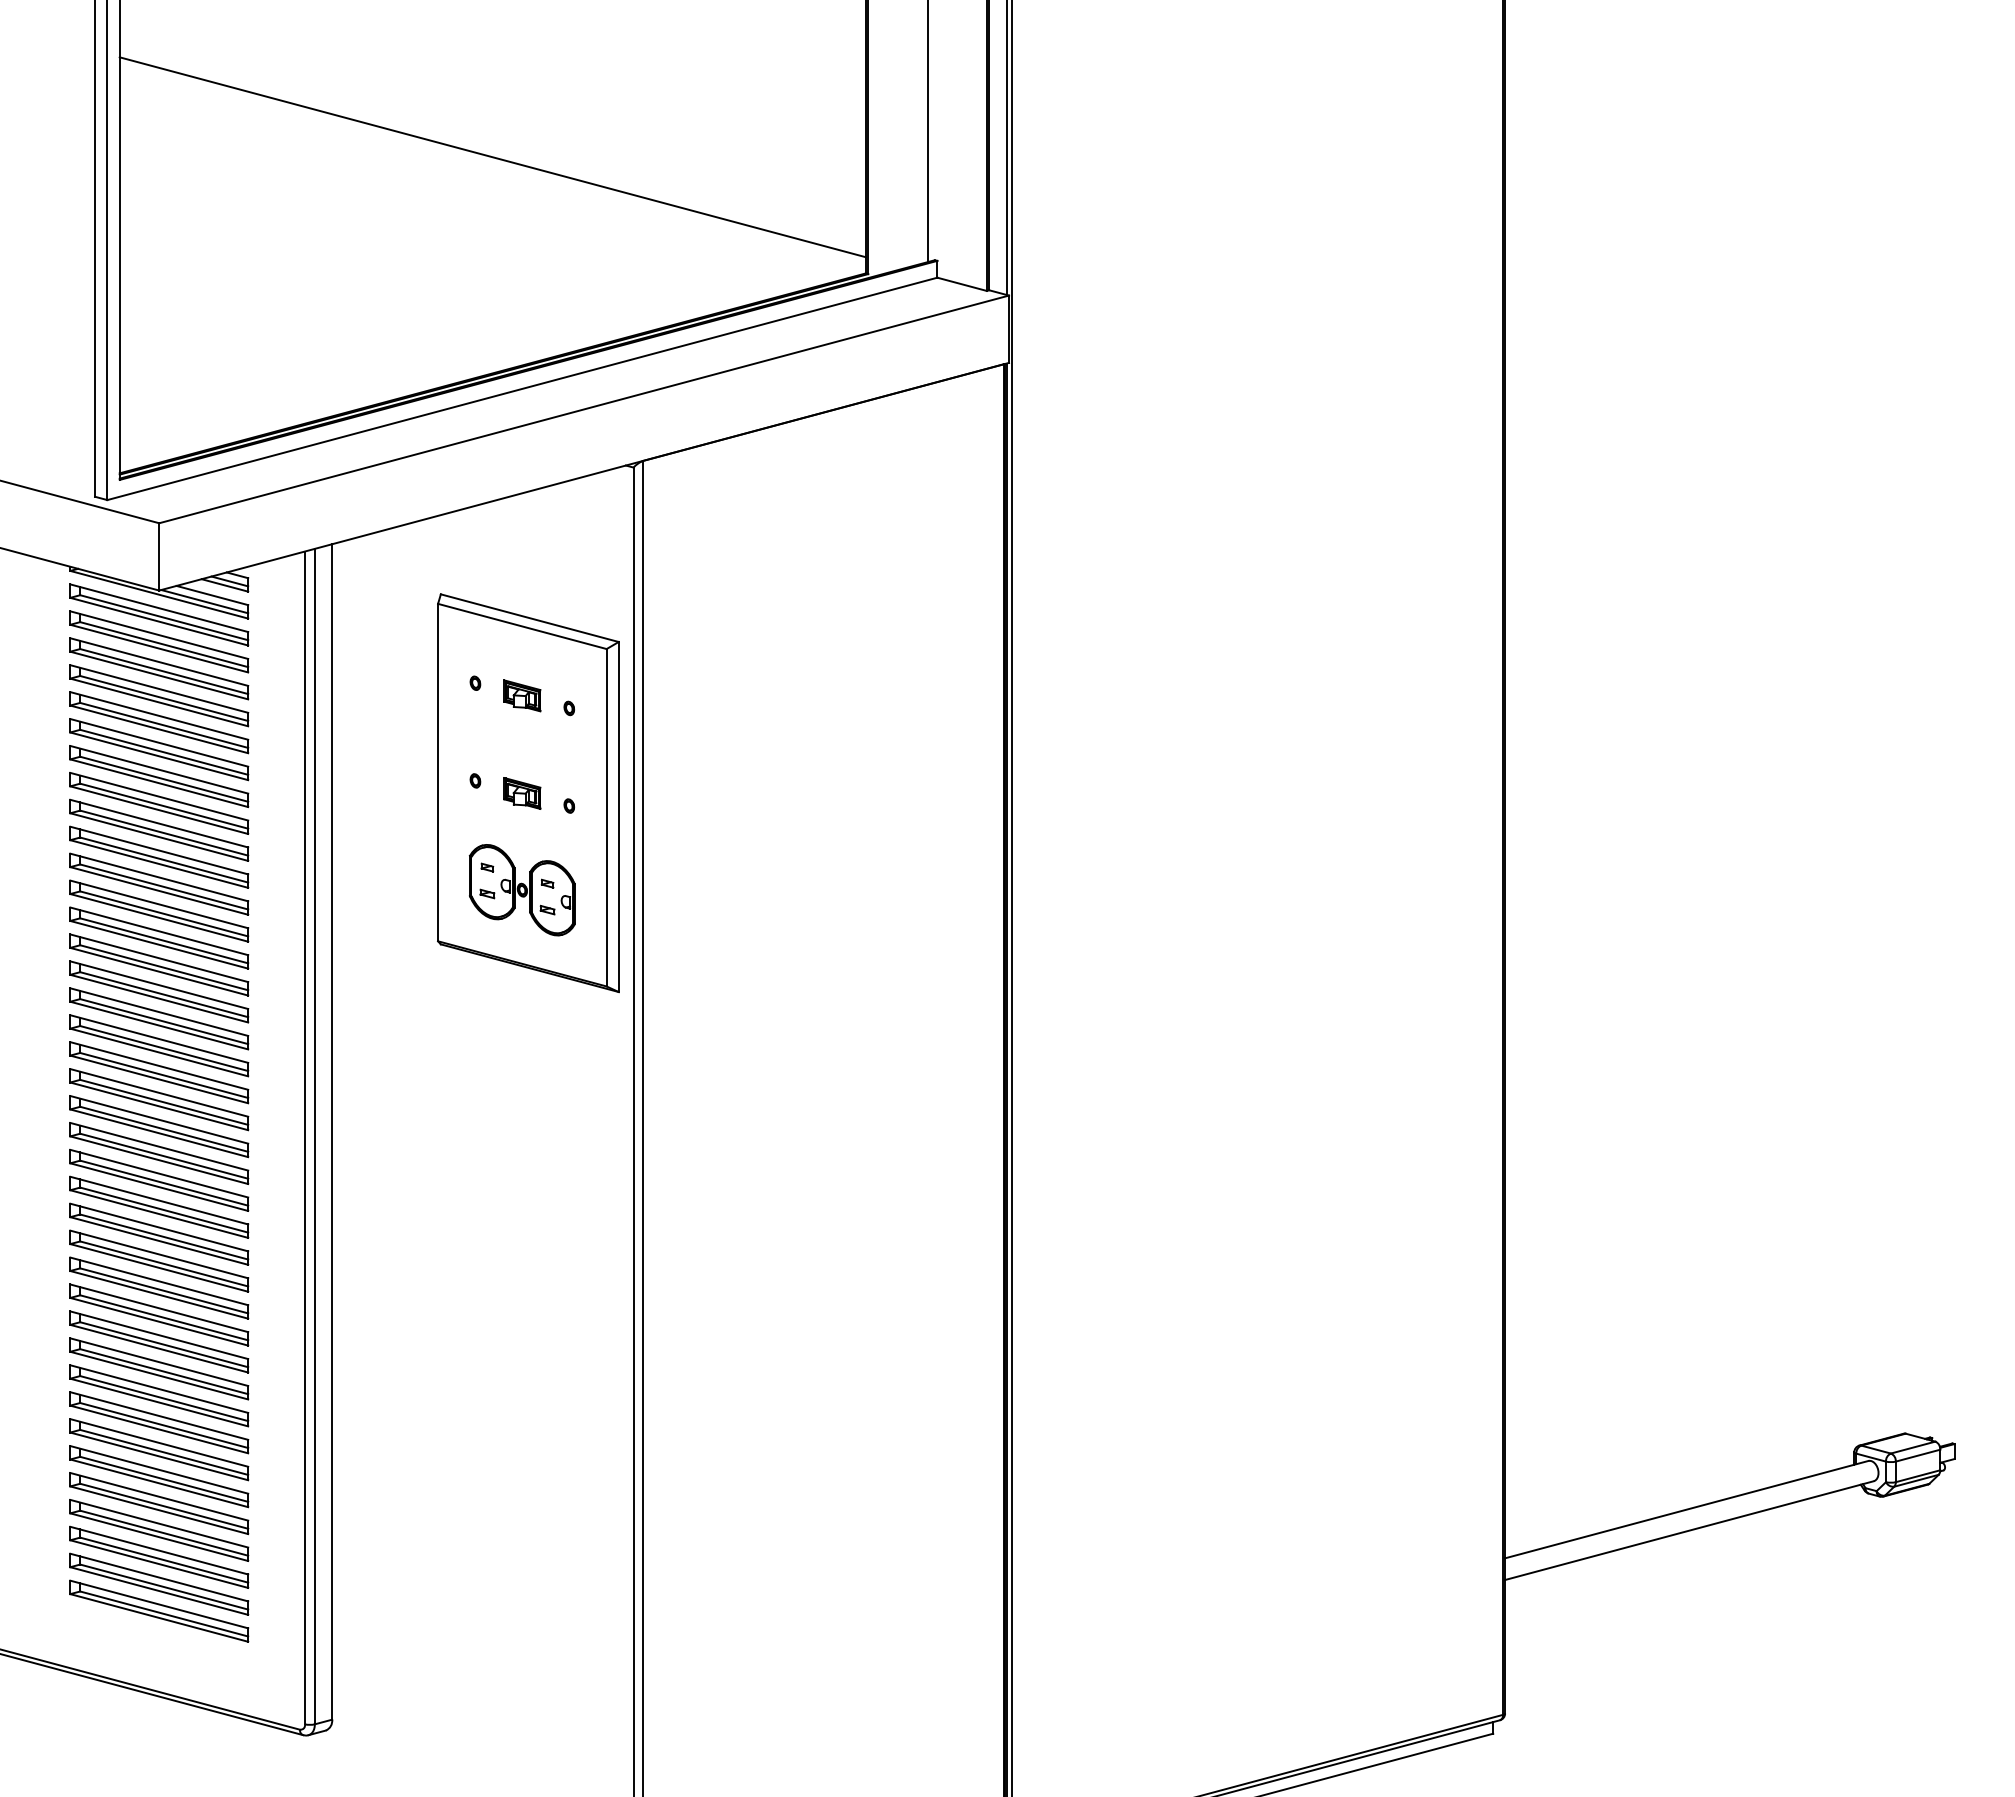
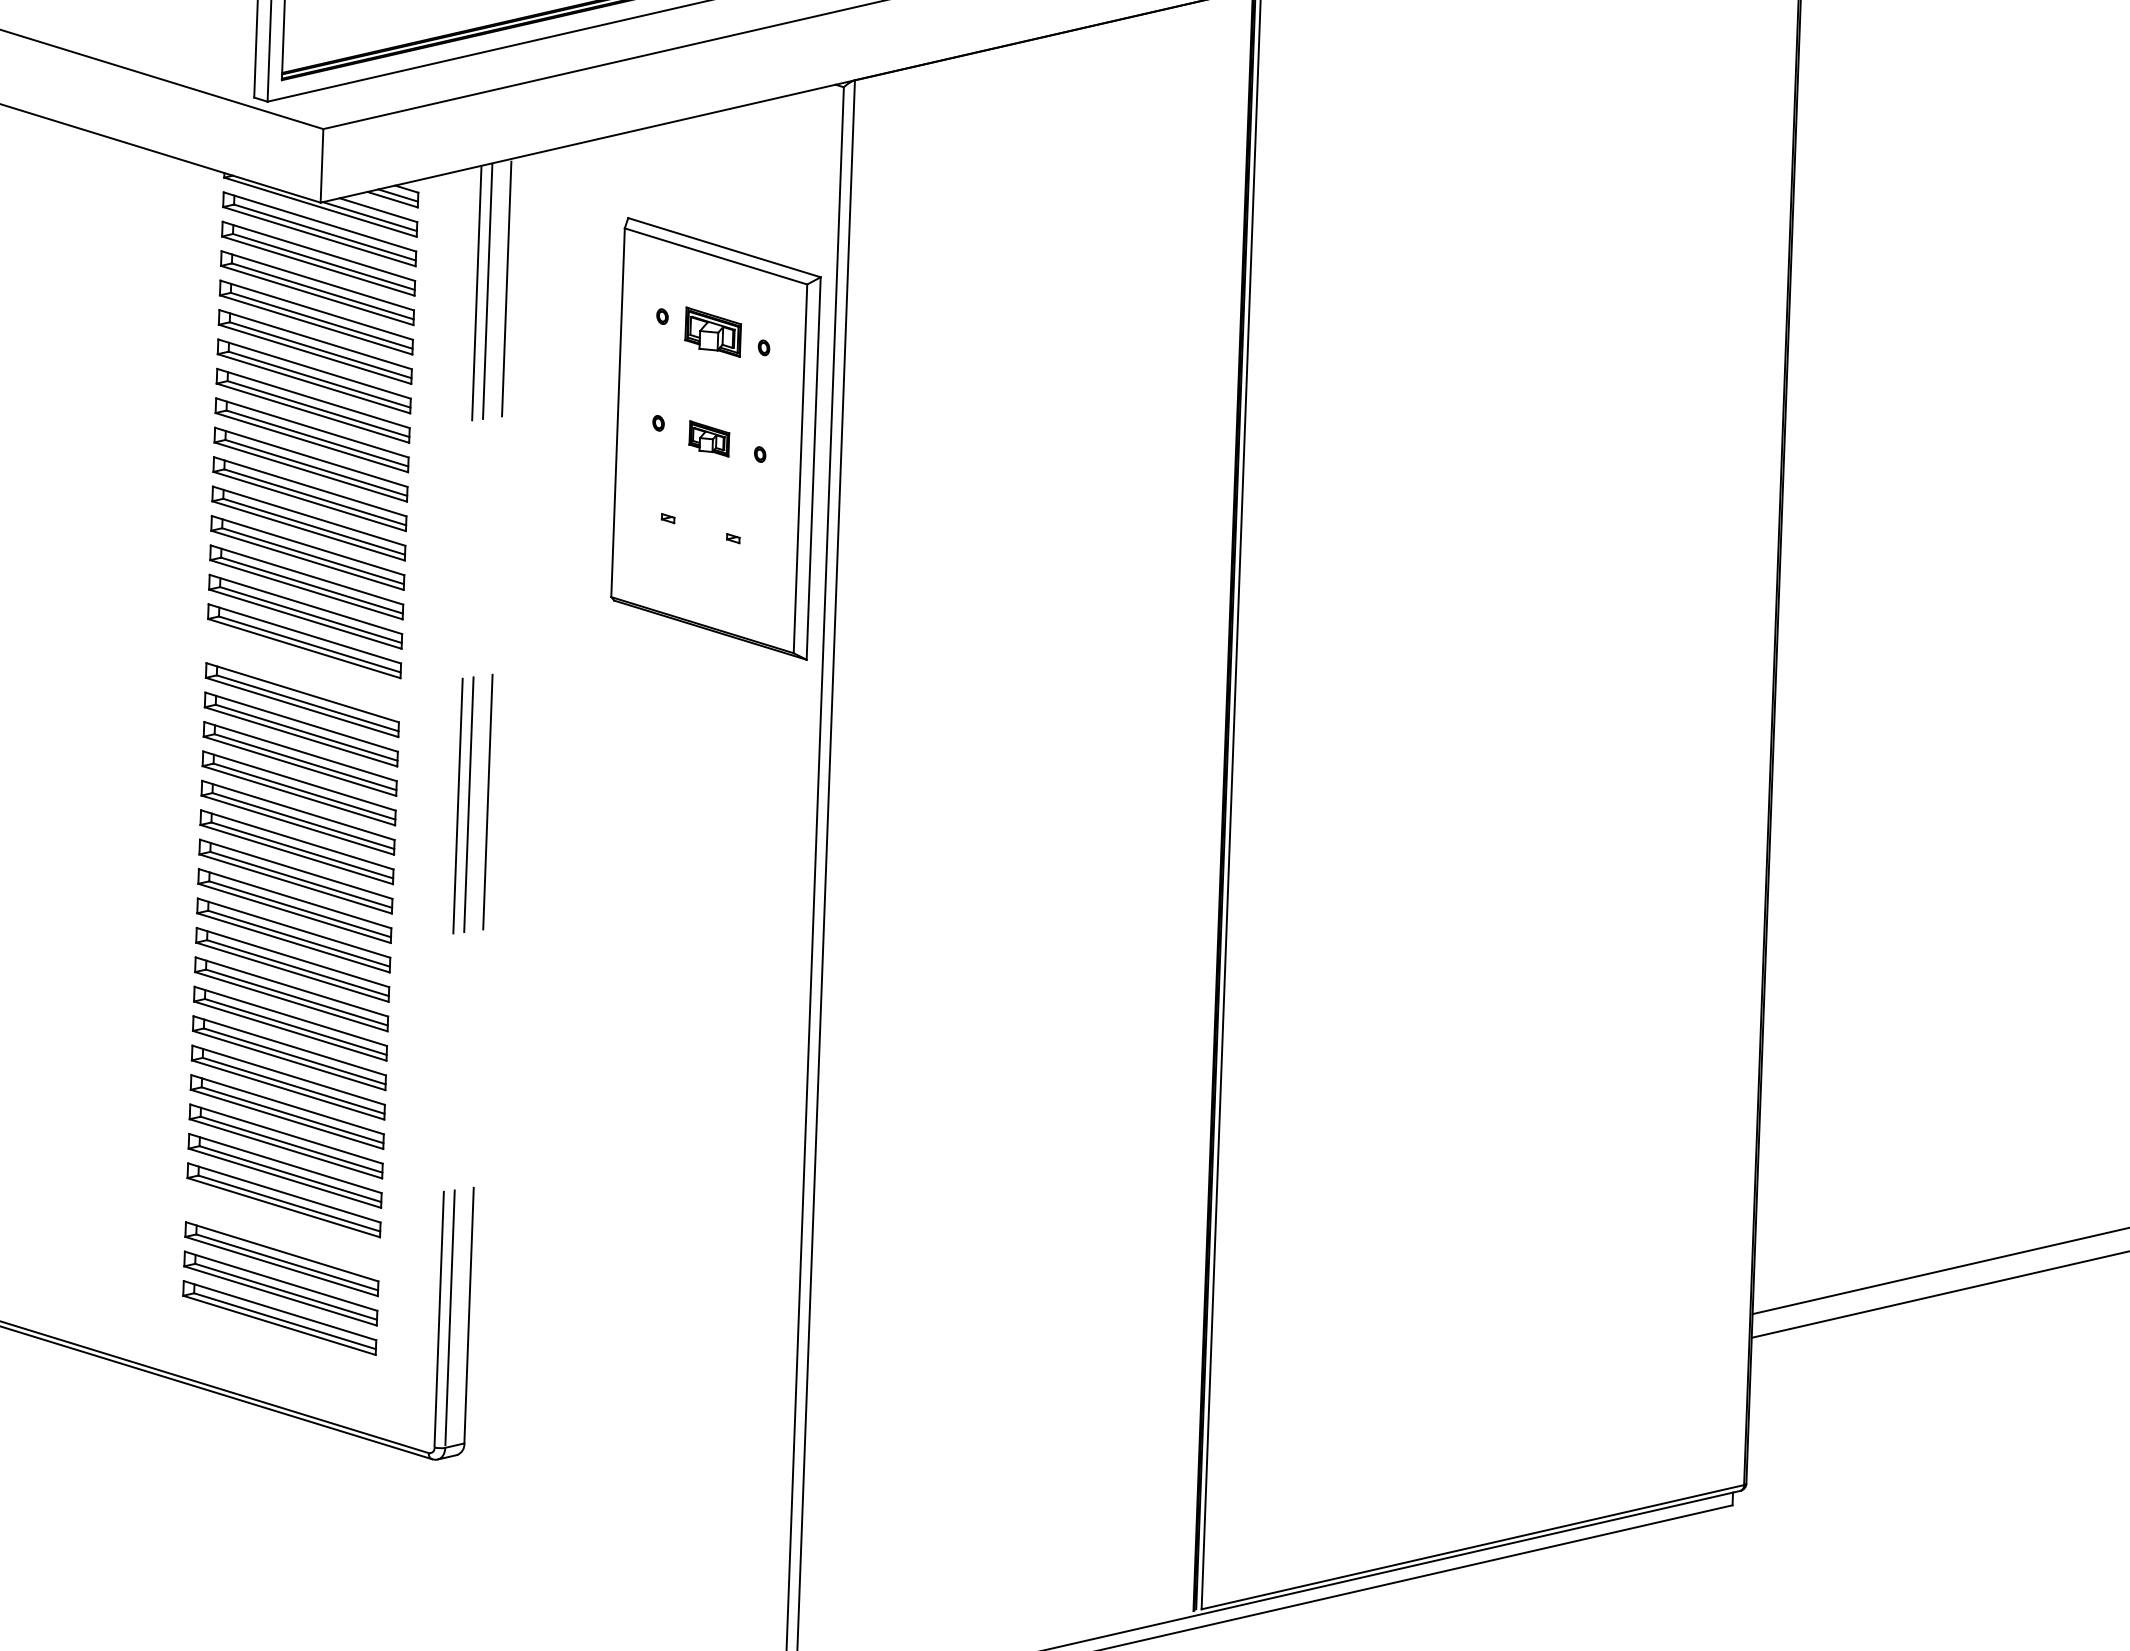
part: (522, 695) -> (713, 331), size x1.4
part: (521, 890) -> (704, 544), removed
part: (159, 1018) -> (303, 670), removed
line: (332, 1131) -> (488, 800), solid -> dashed
line: (314, 1136) -> (468, 805), solid -> dashed
line: (305, 1137) -> (458, 806), solid -> dashed
part: (159, 1530) -> (283, 1229), removed

